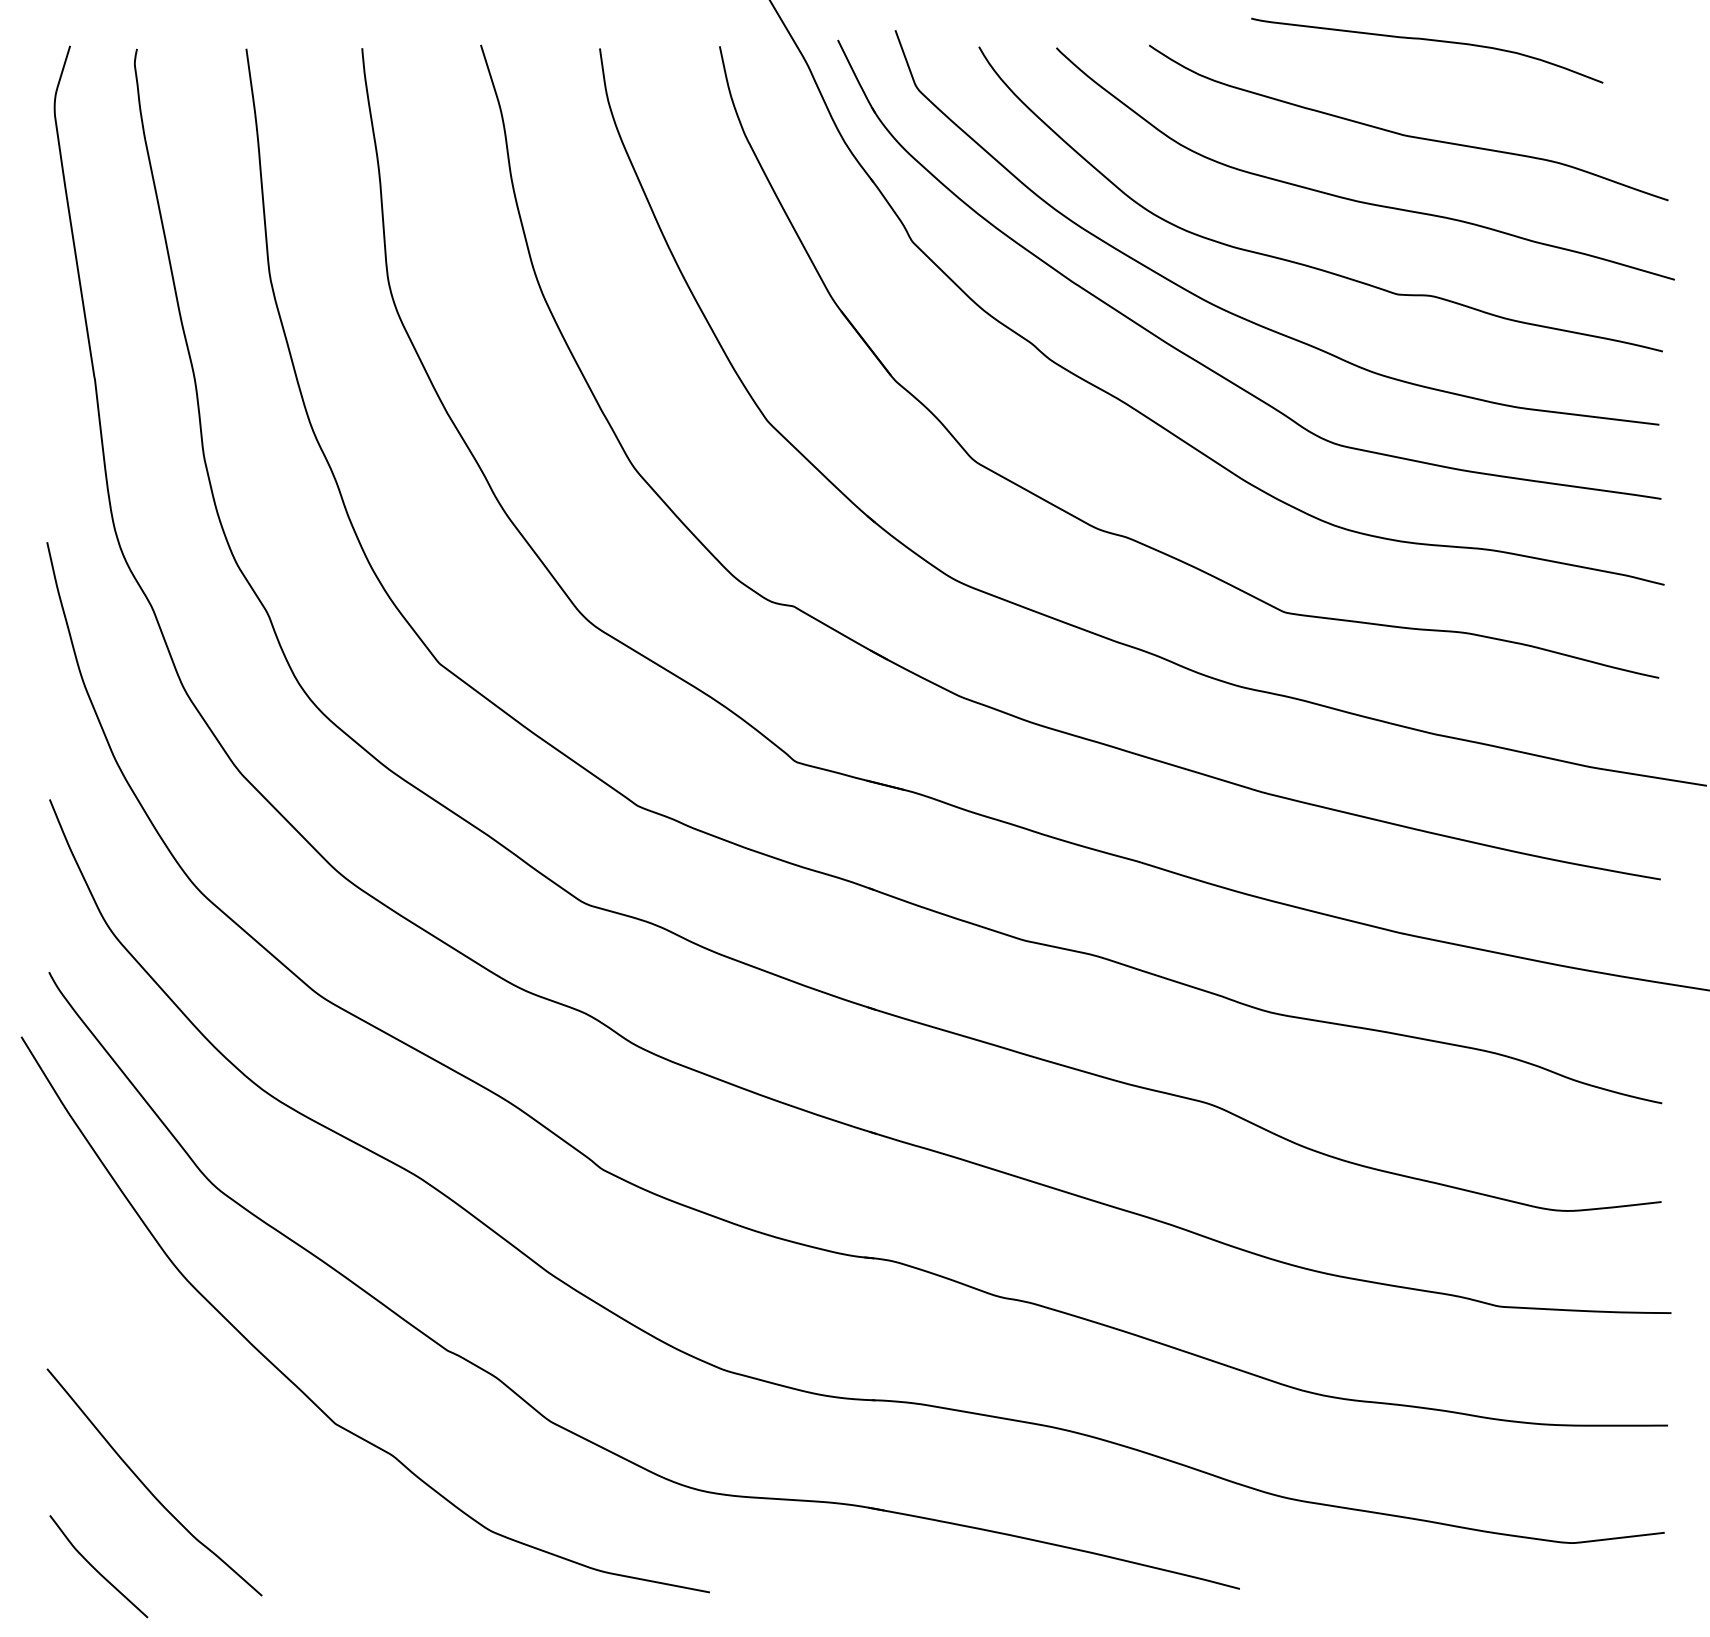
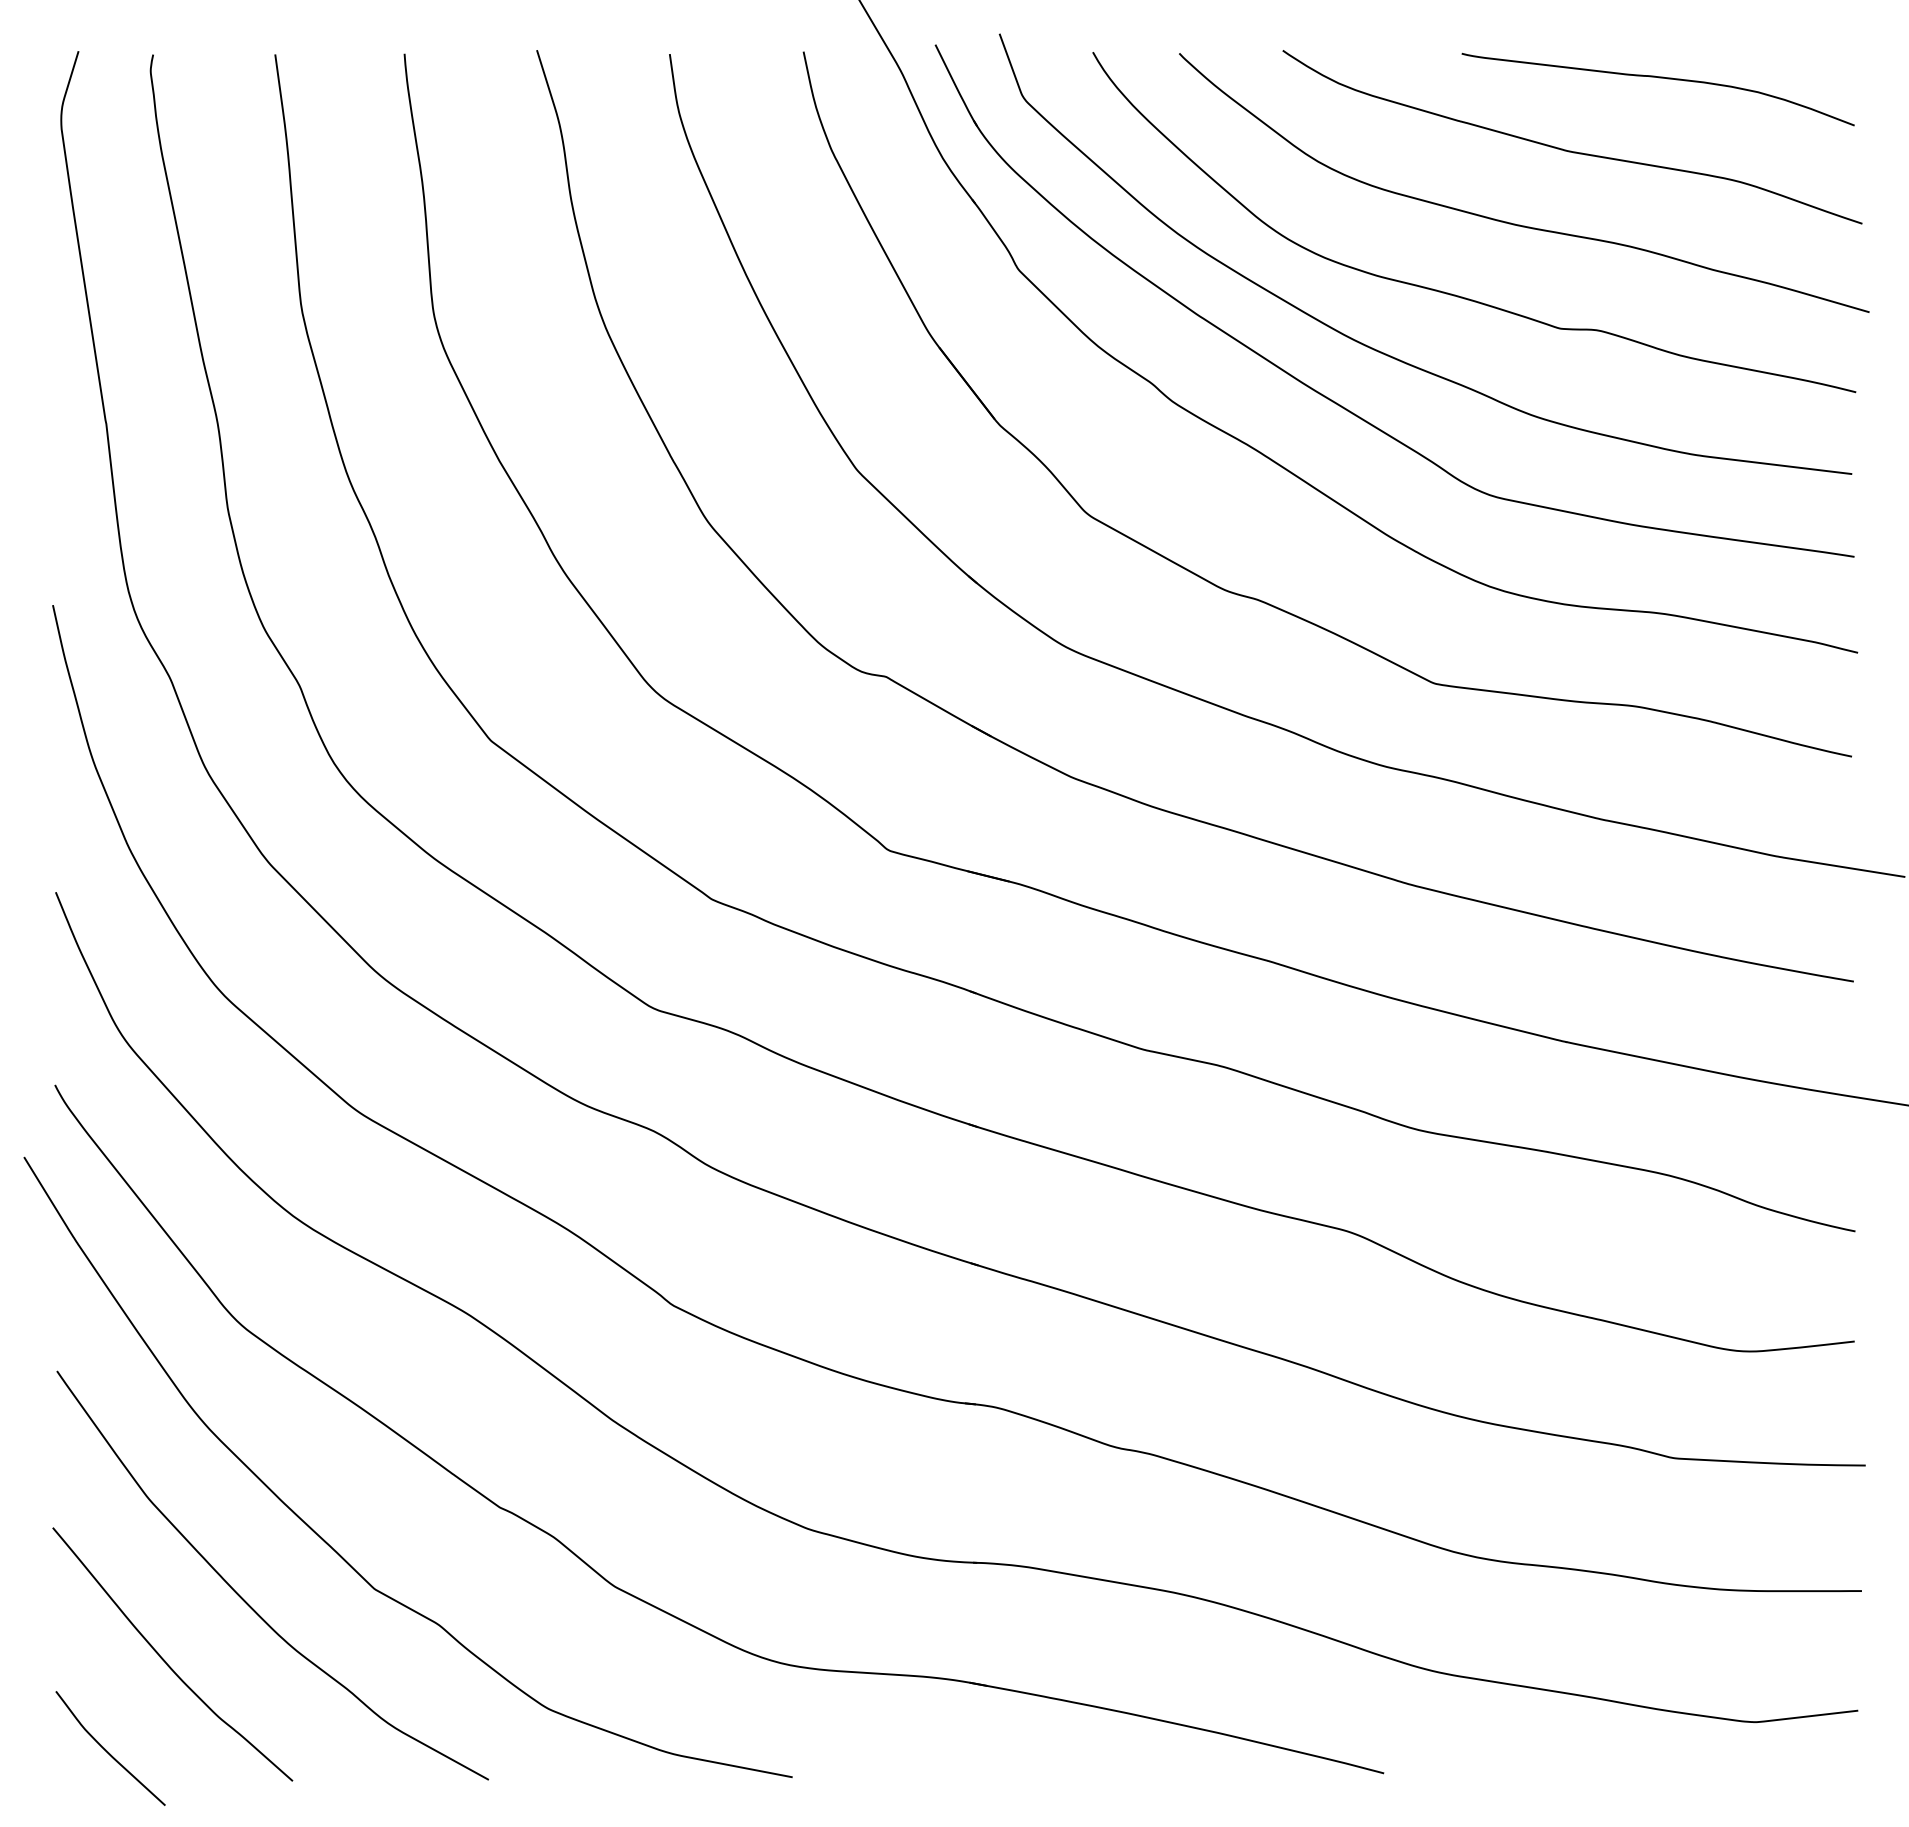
curve: (1427, 40) -> (1658, 78), moved
curve: (220, 1434) -> (246, 1601), added

